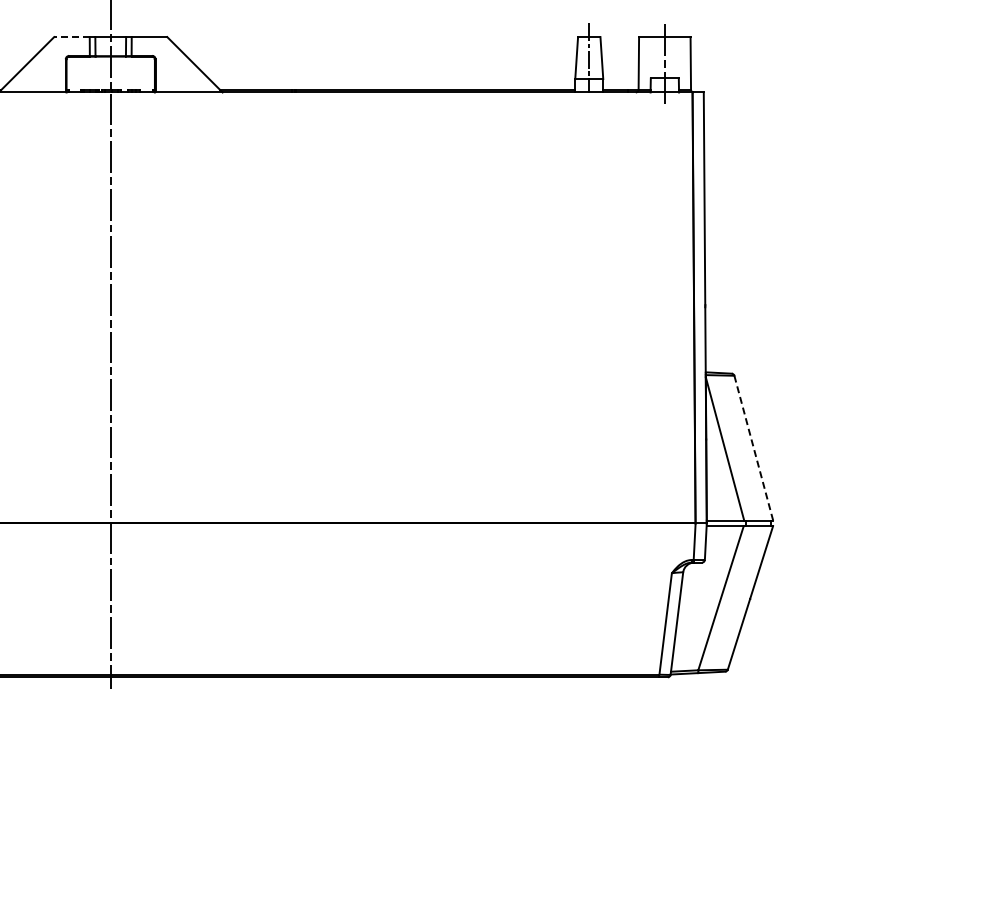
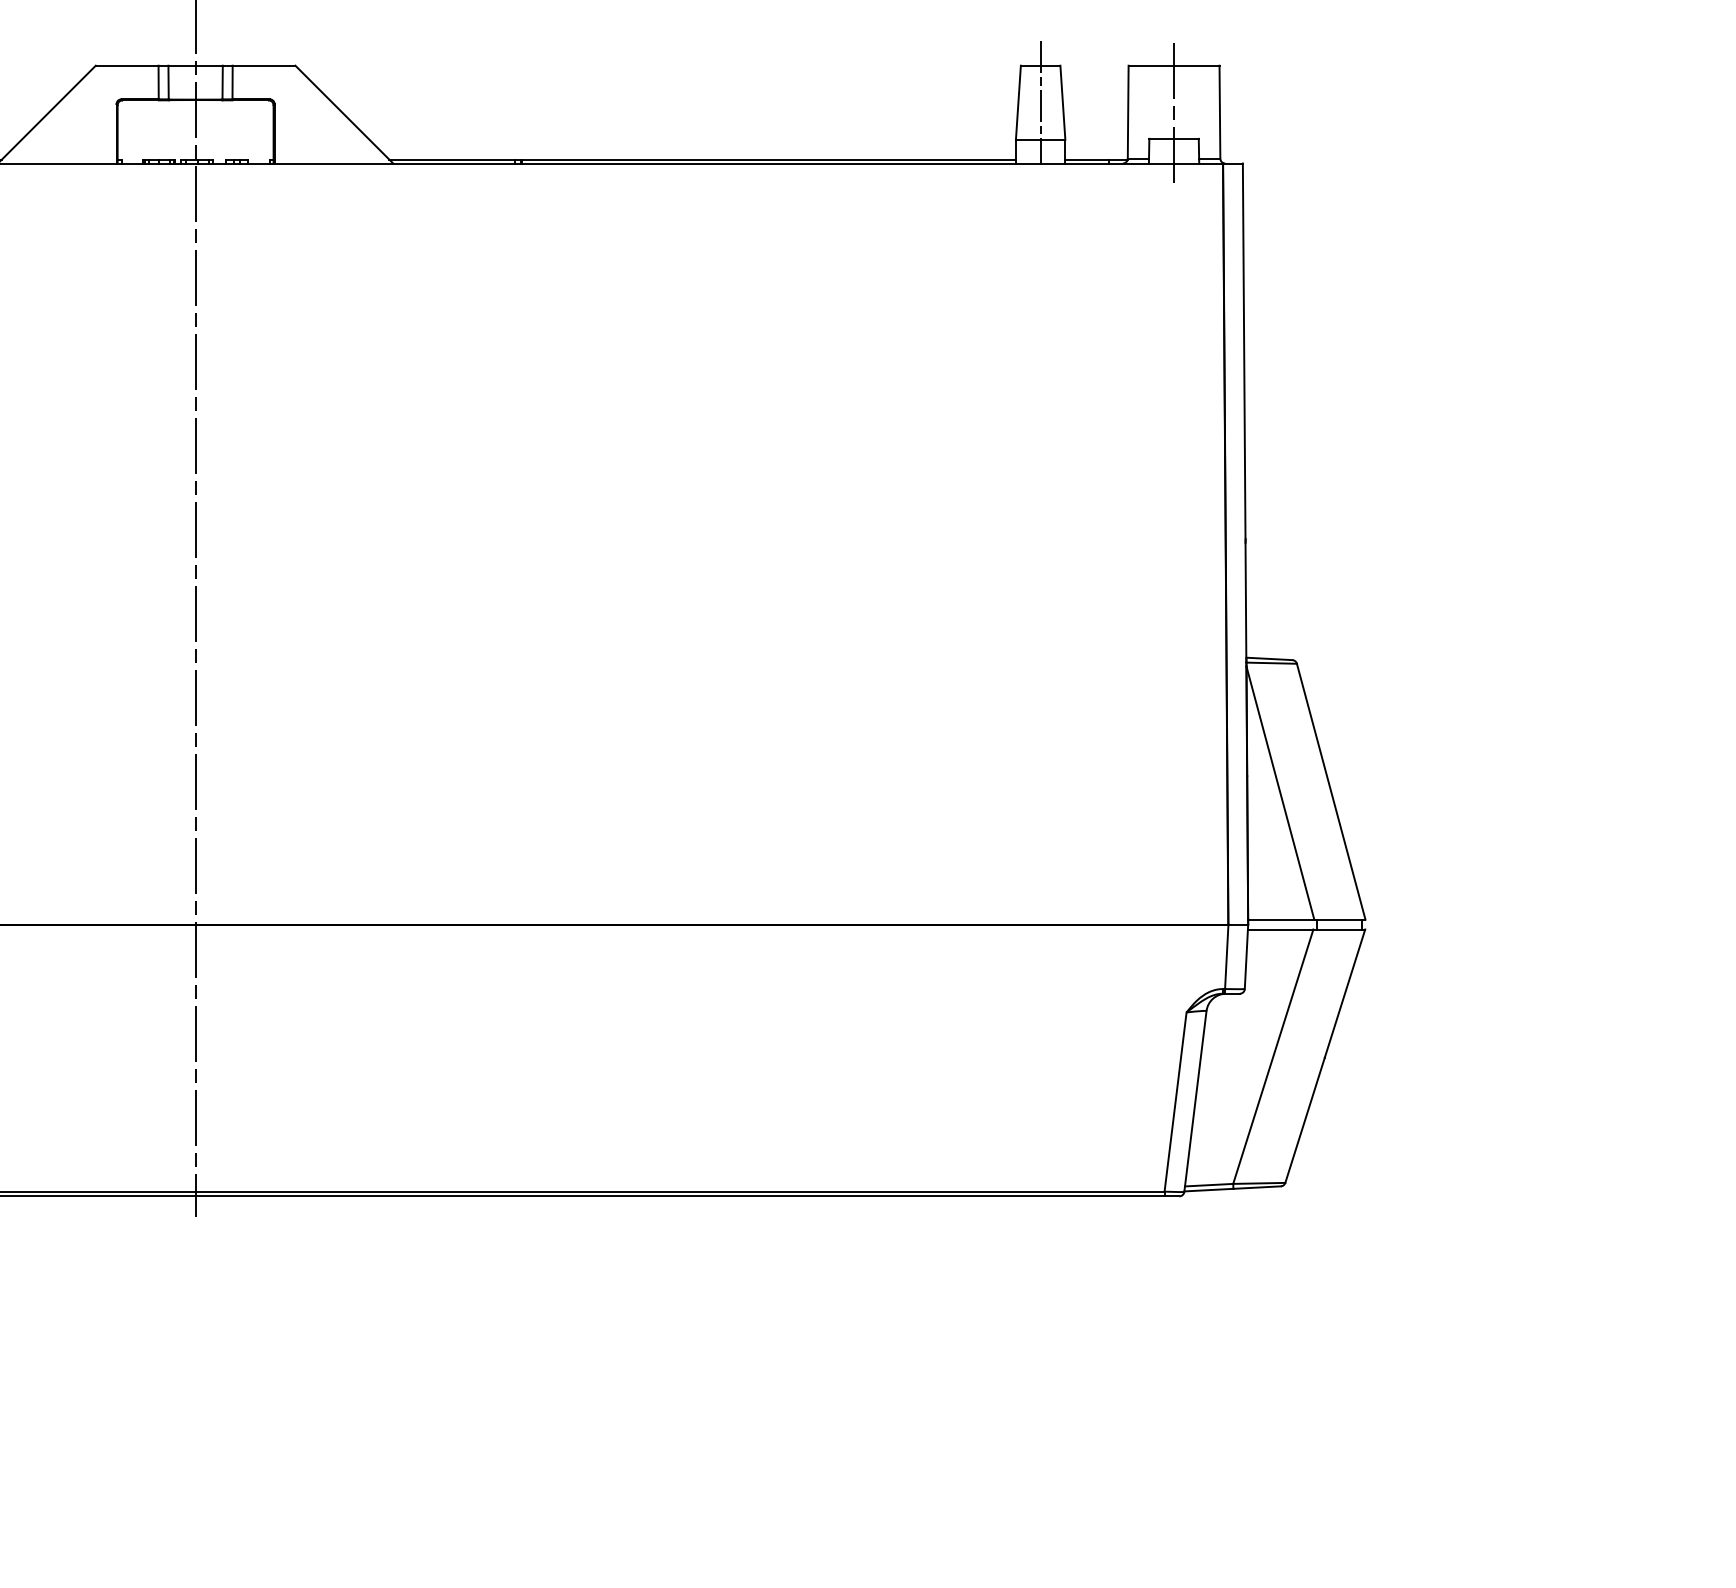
line: (71, 37) -> (126, 66), dashed -> solid
line: (753, 448) -> (1330, 792), dashed -> solid

